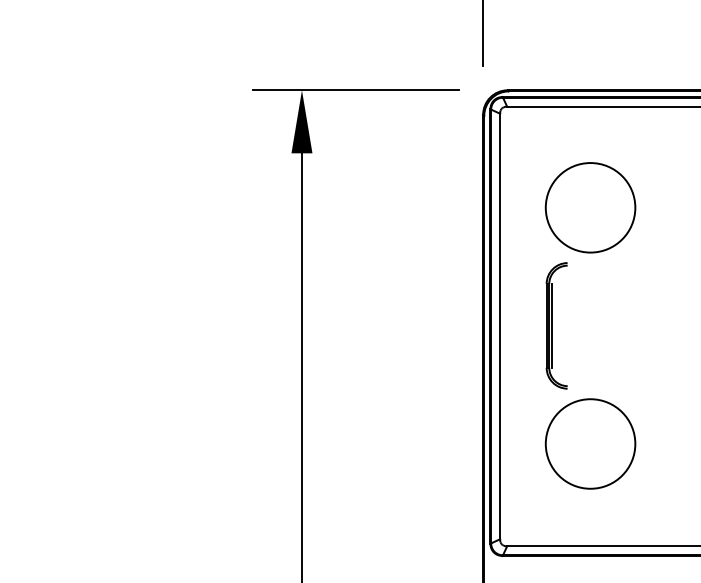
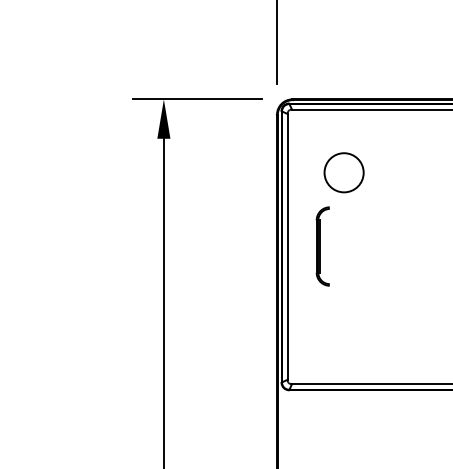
circle: (591, 207) -> (344, 172), size x0.7
circle: (589, 444) -> (343, 320), removed

